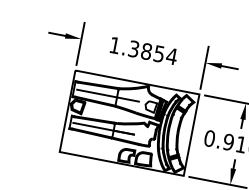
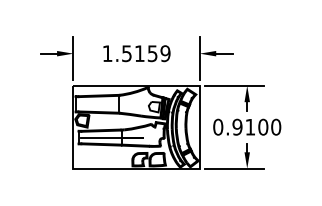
text: (153, 52) -> (146, 53), 1.3854 -> 1.5159
line: (107, 95) -> (109, 104), removed

